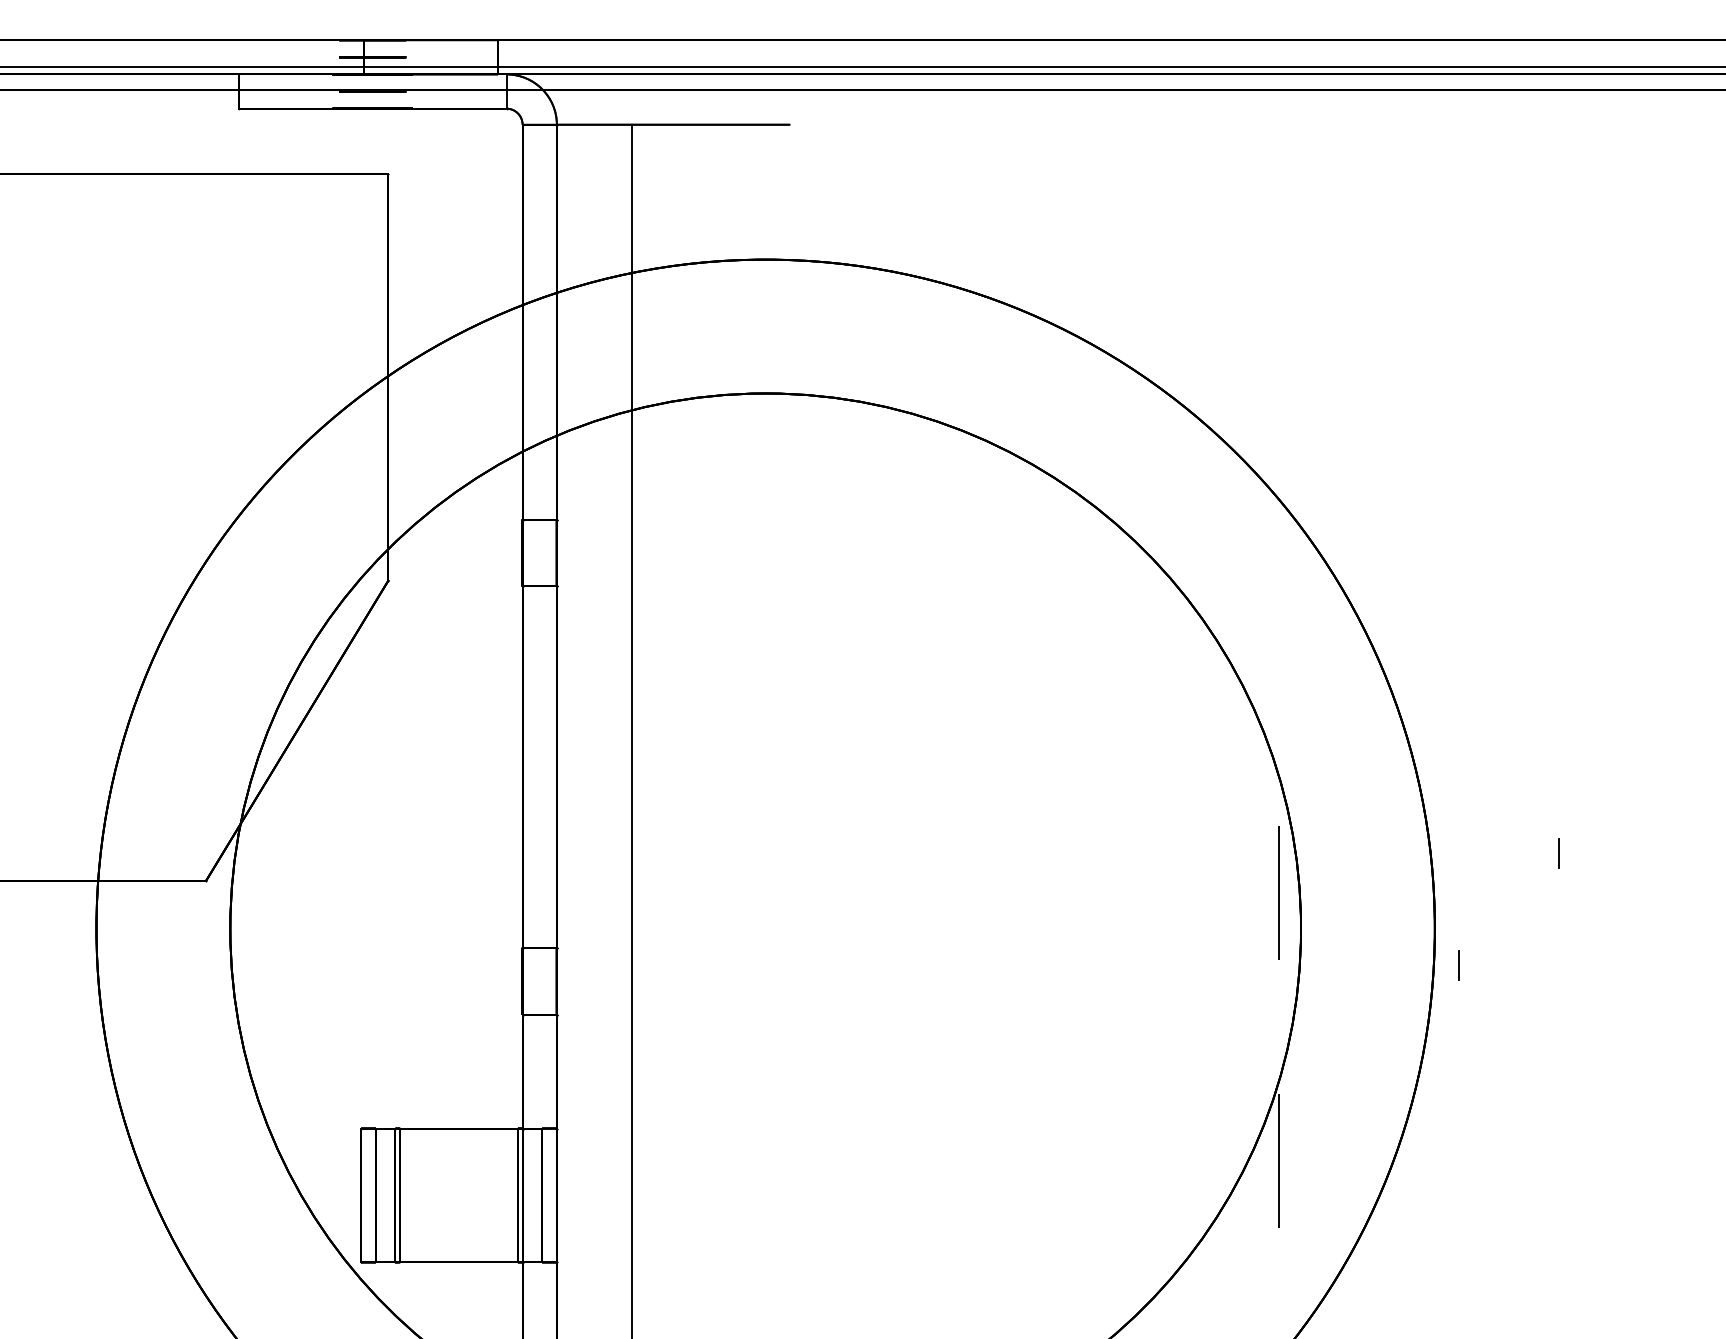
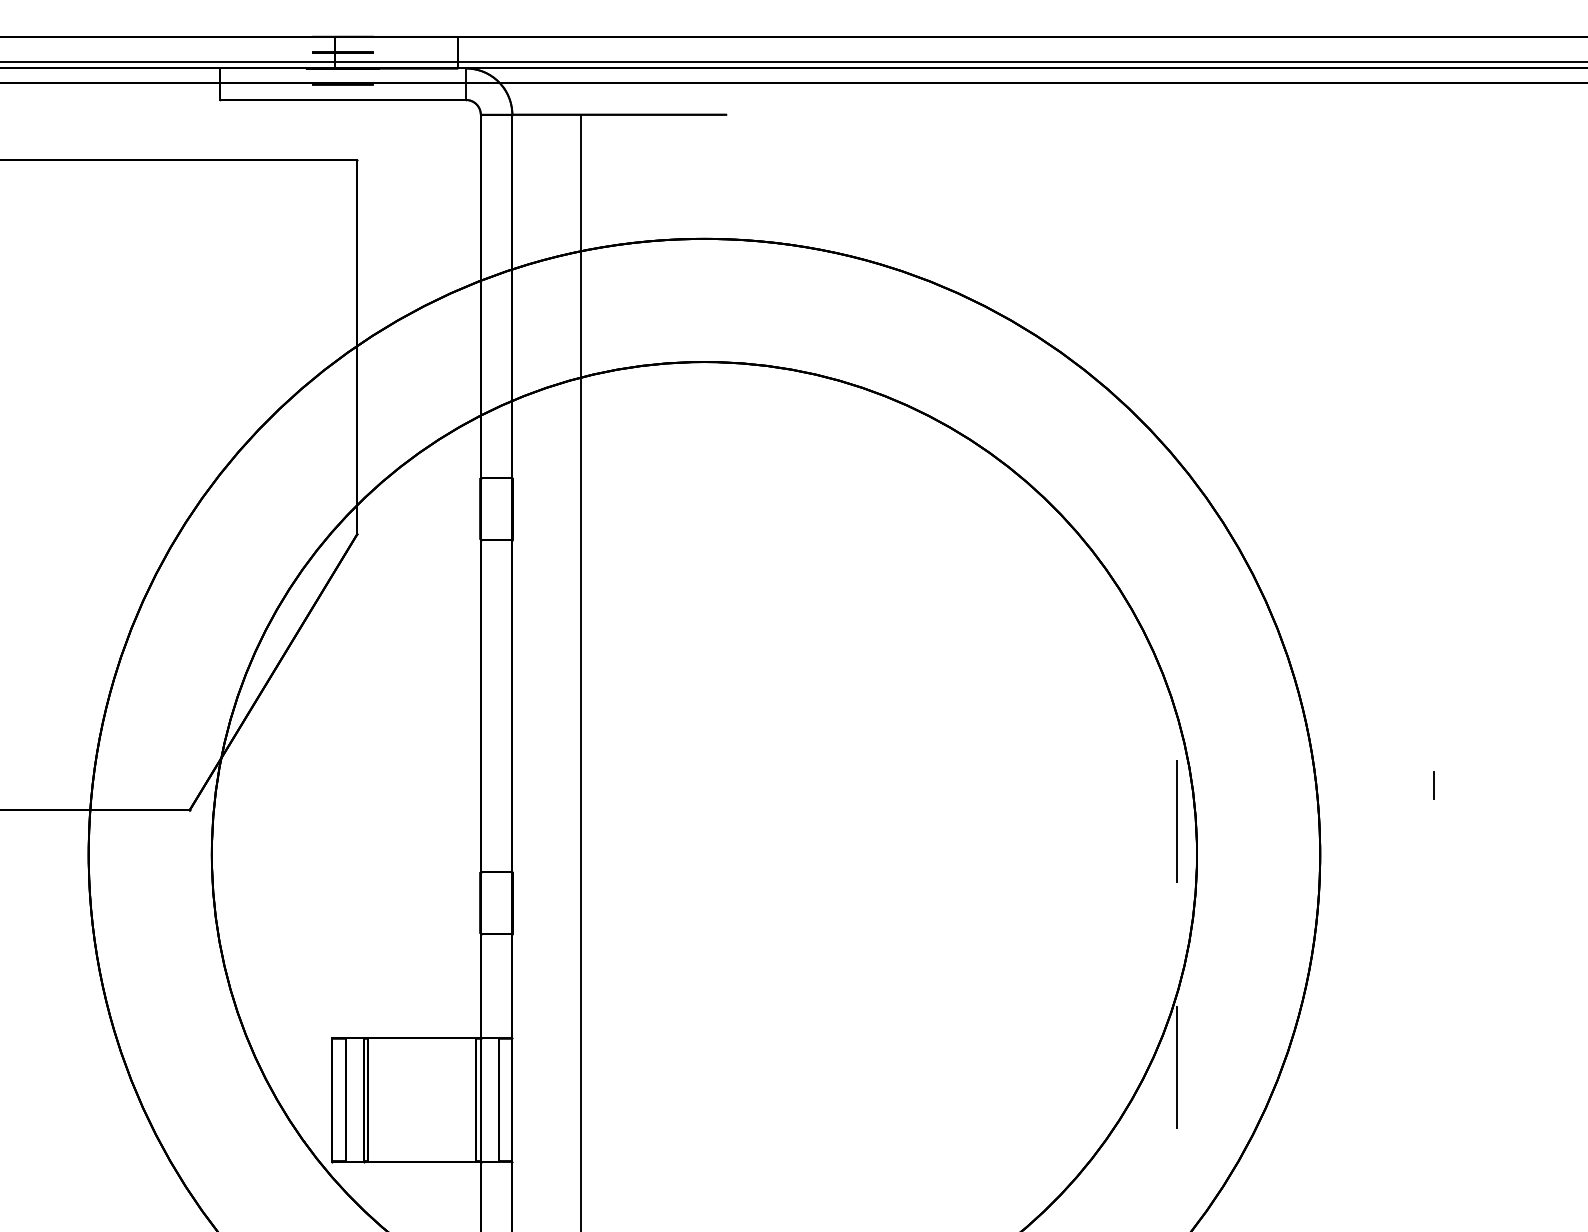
line: (1458, 965) -> (1341, 888), removed

